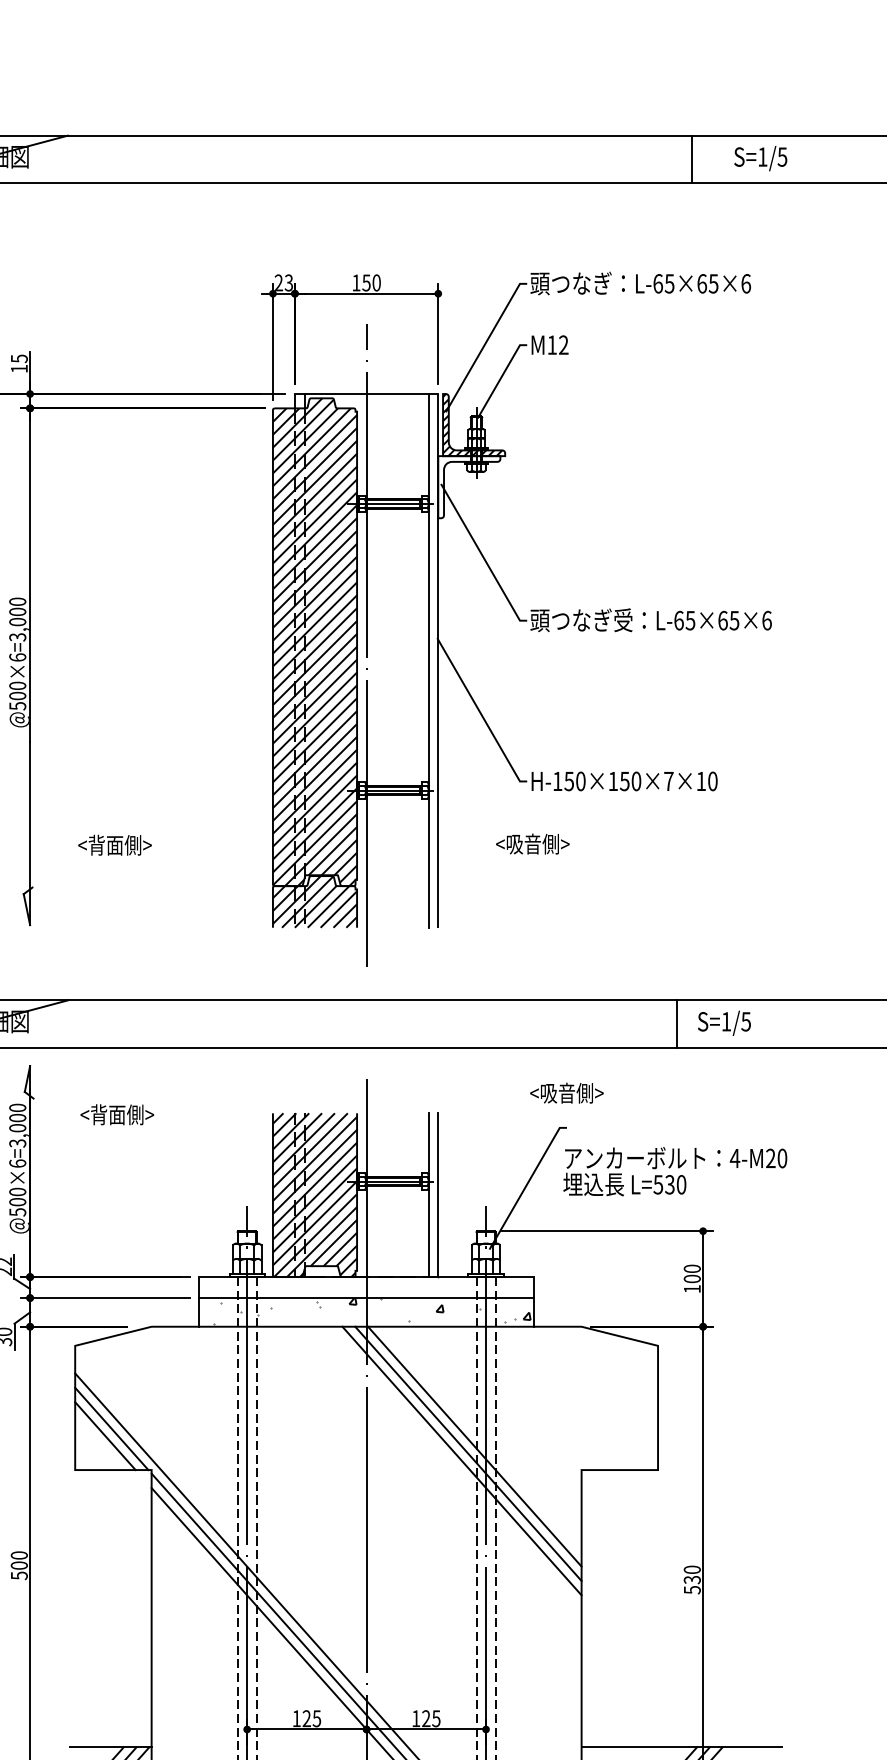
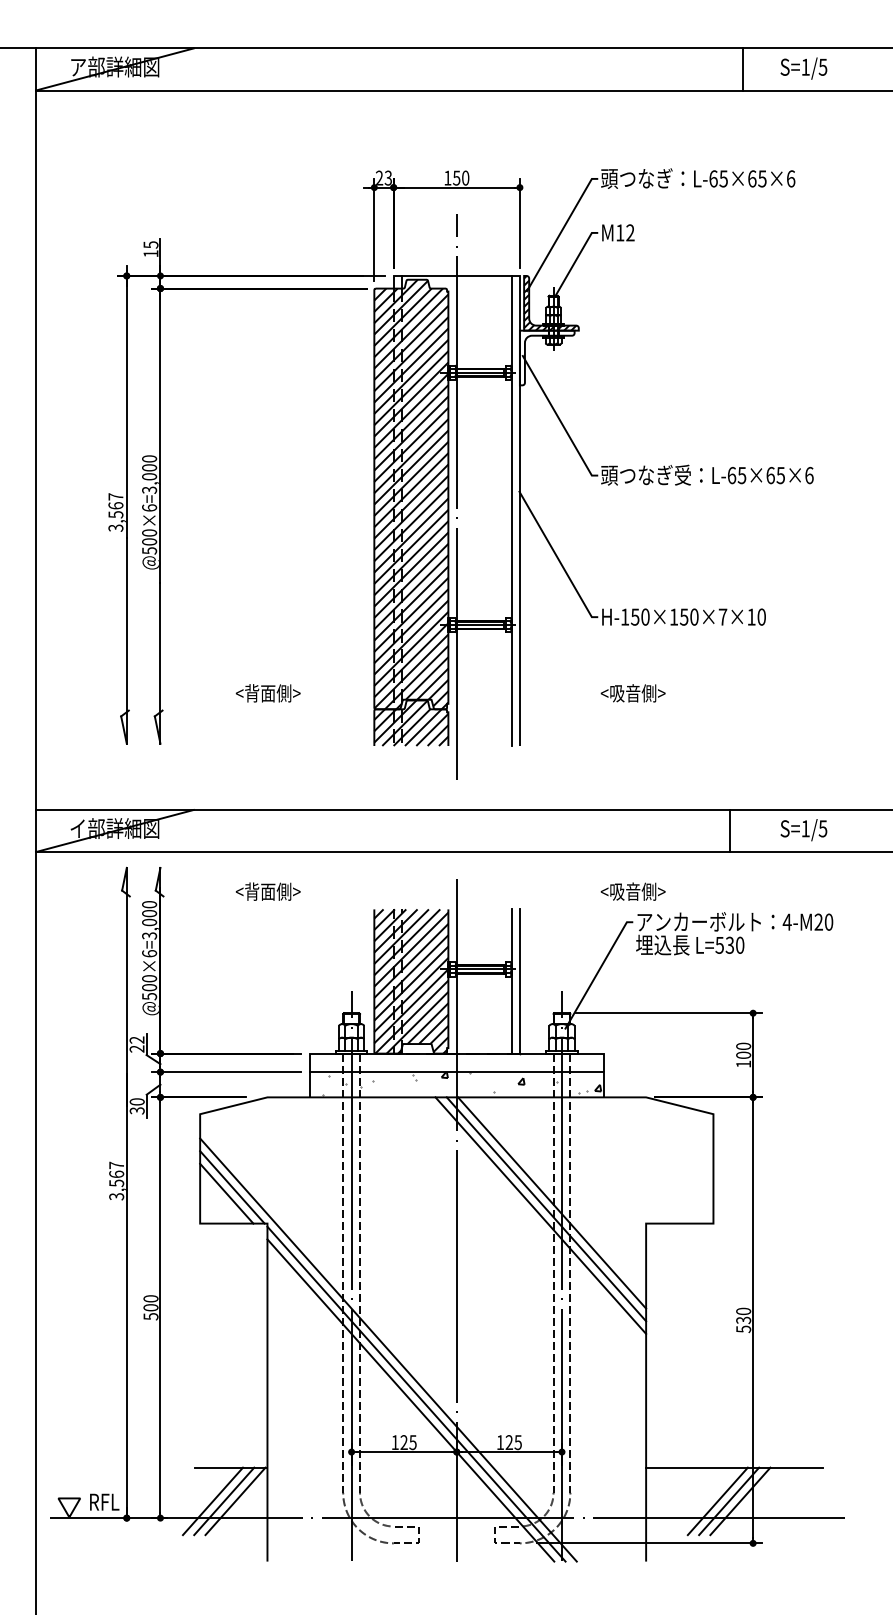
text: (532, 844) -> (632, 693), moved
text: (114, 845) -> (267, 693), moved
text: (723, 1023) -> (803, 830), moved
text: (116, 1114) -> (267, 891), moved
text: (675, 1171) -> (734, 933), moved

